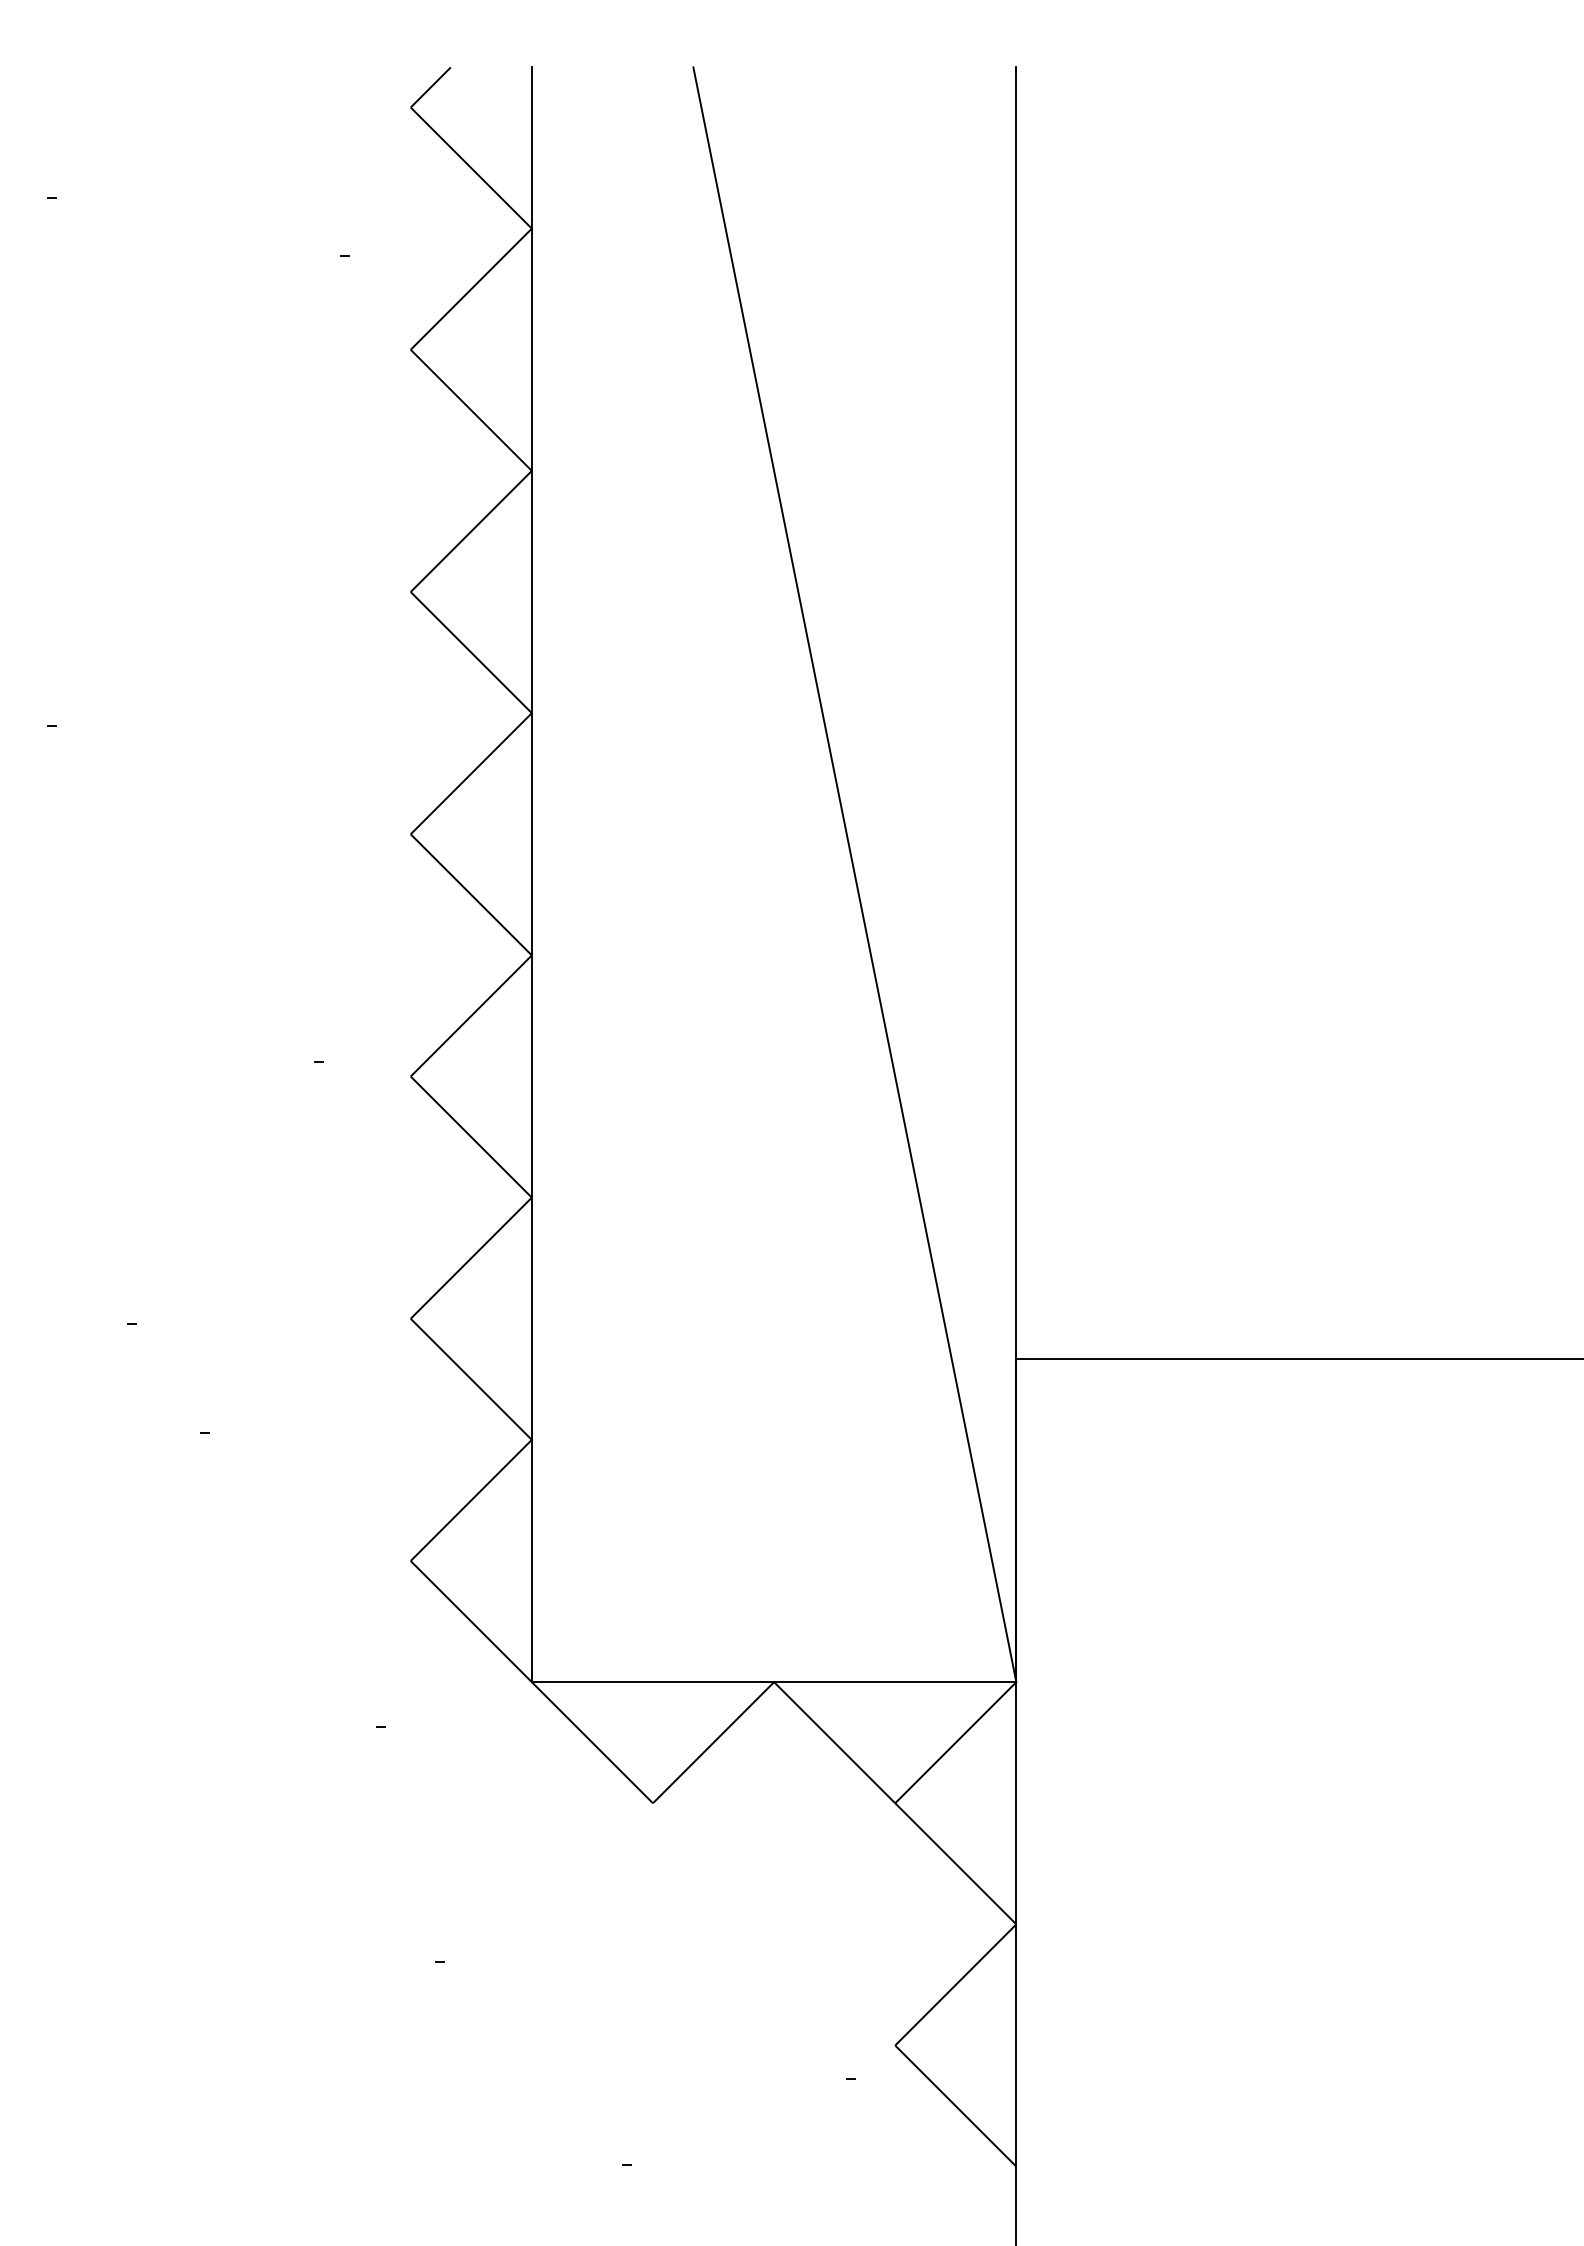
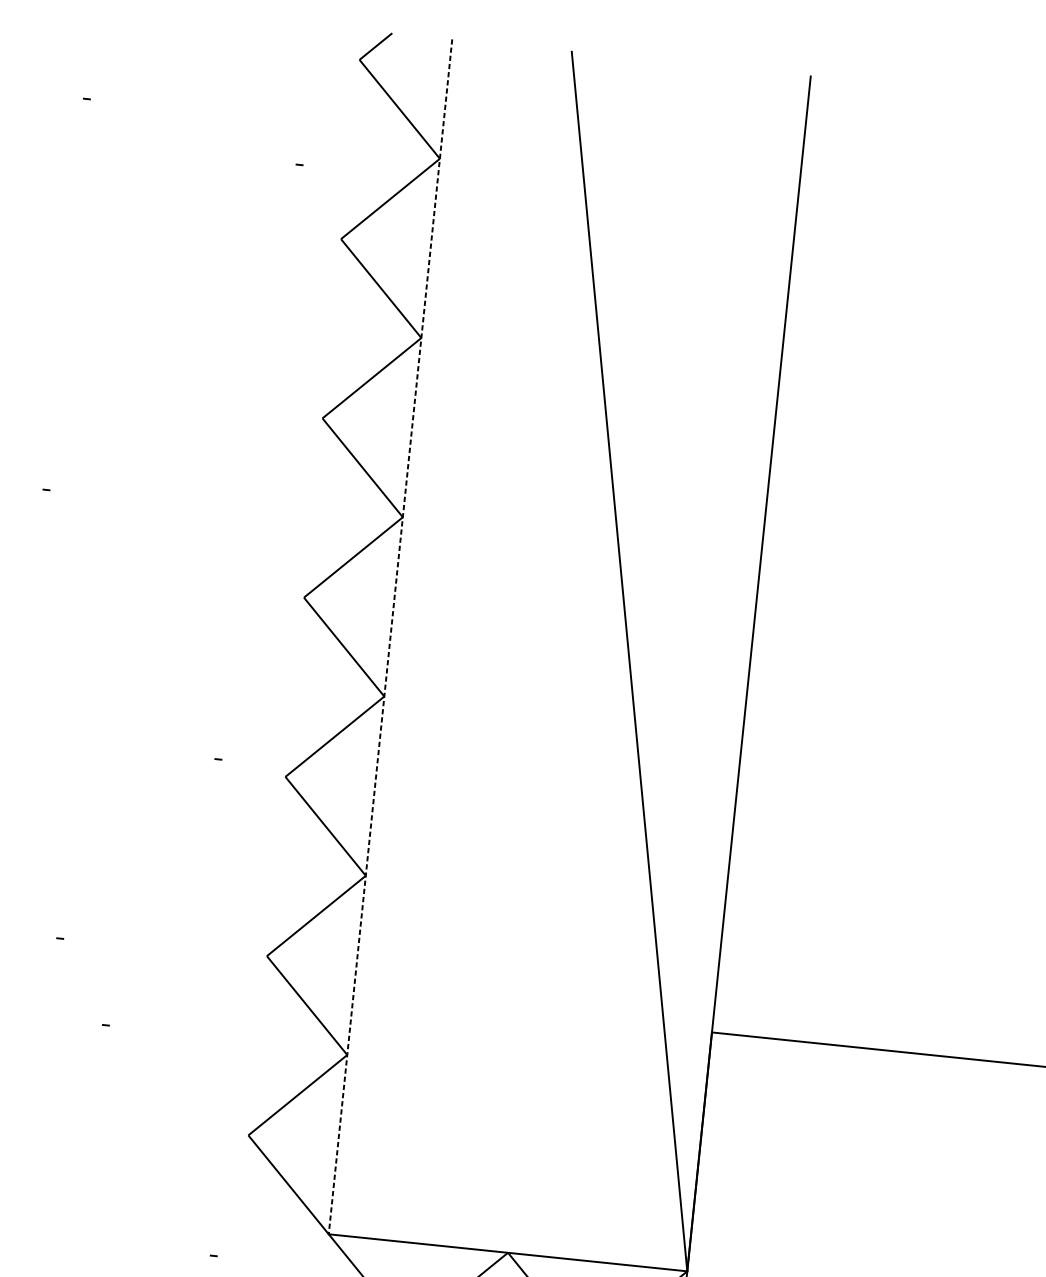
line: (531, 875) -> (390, 637), solid -> dashed

